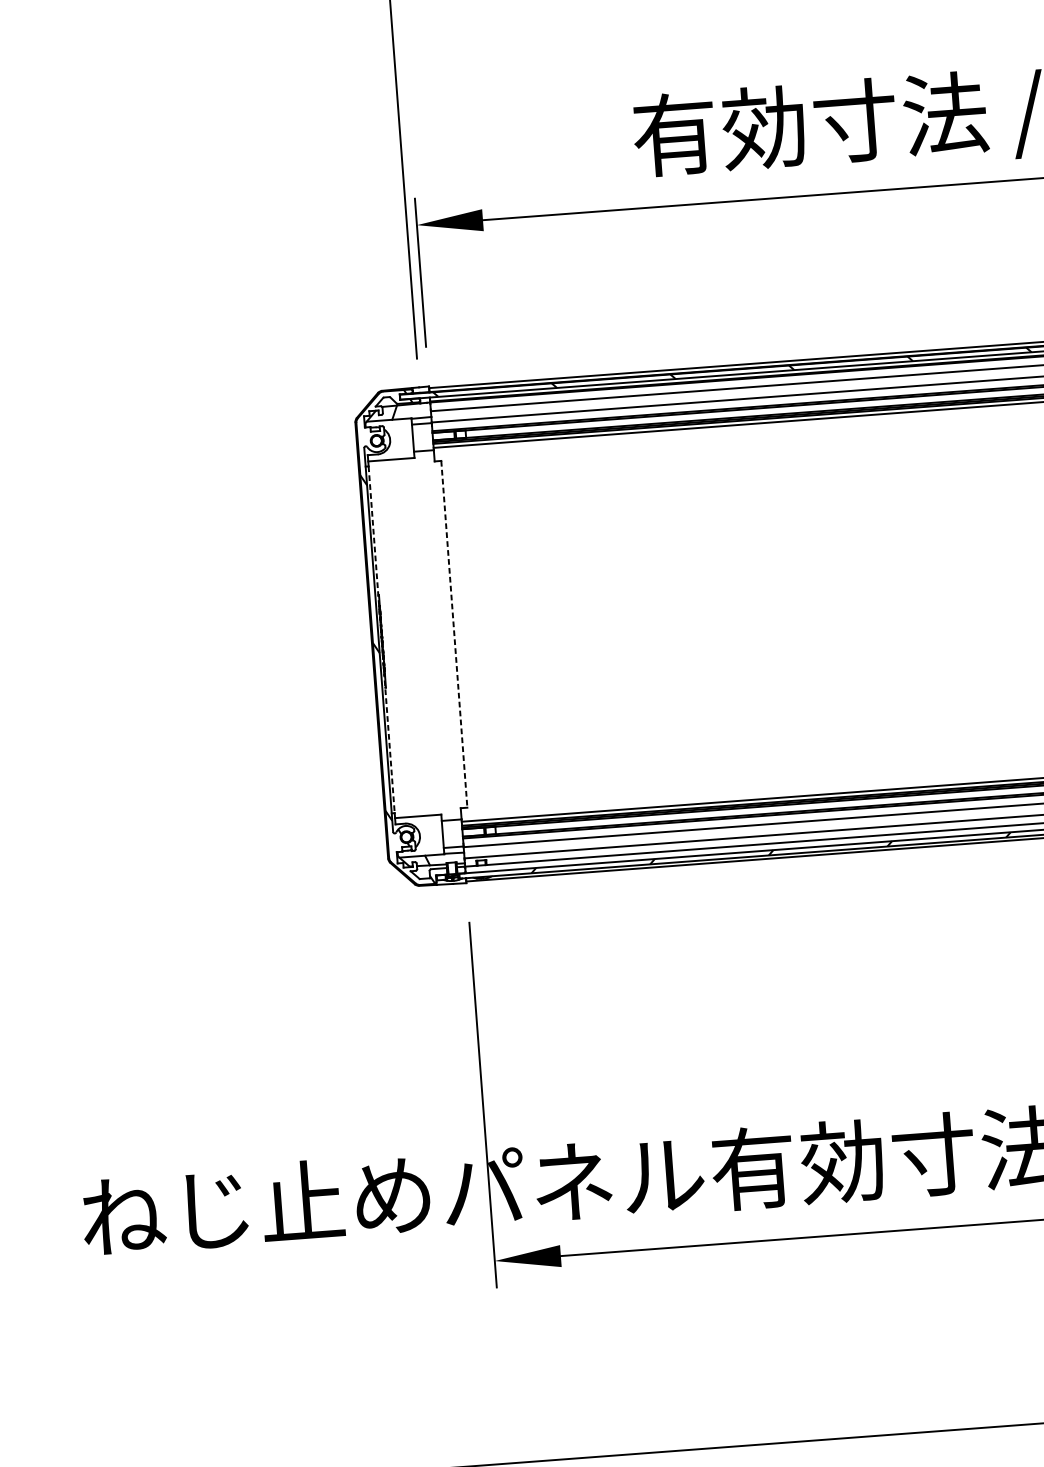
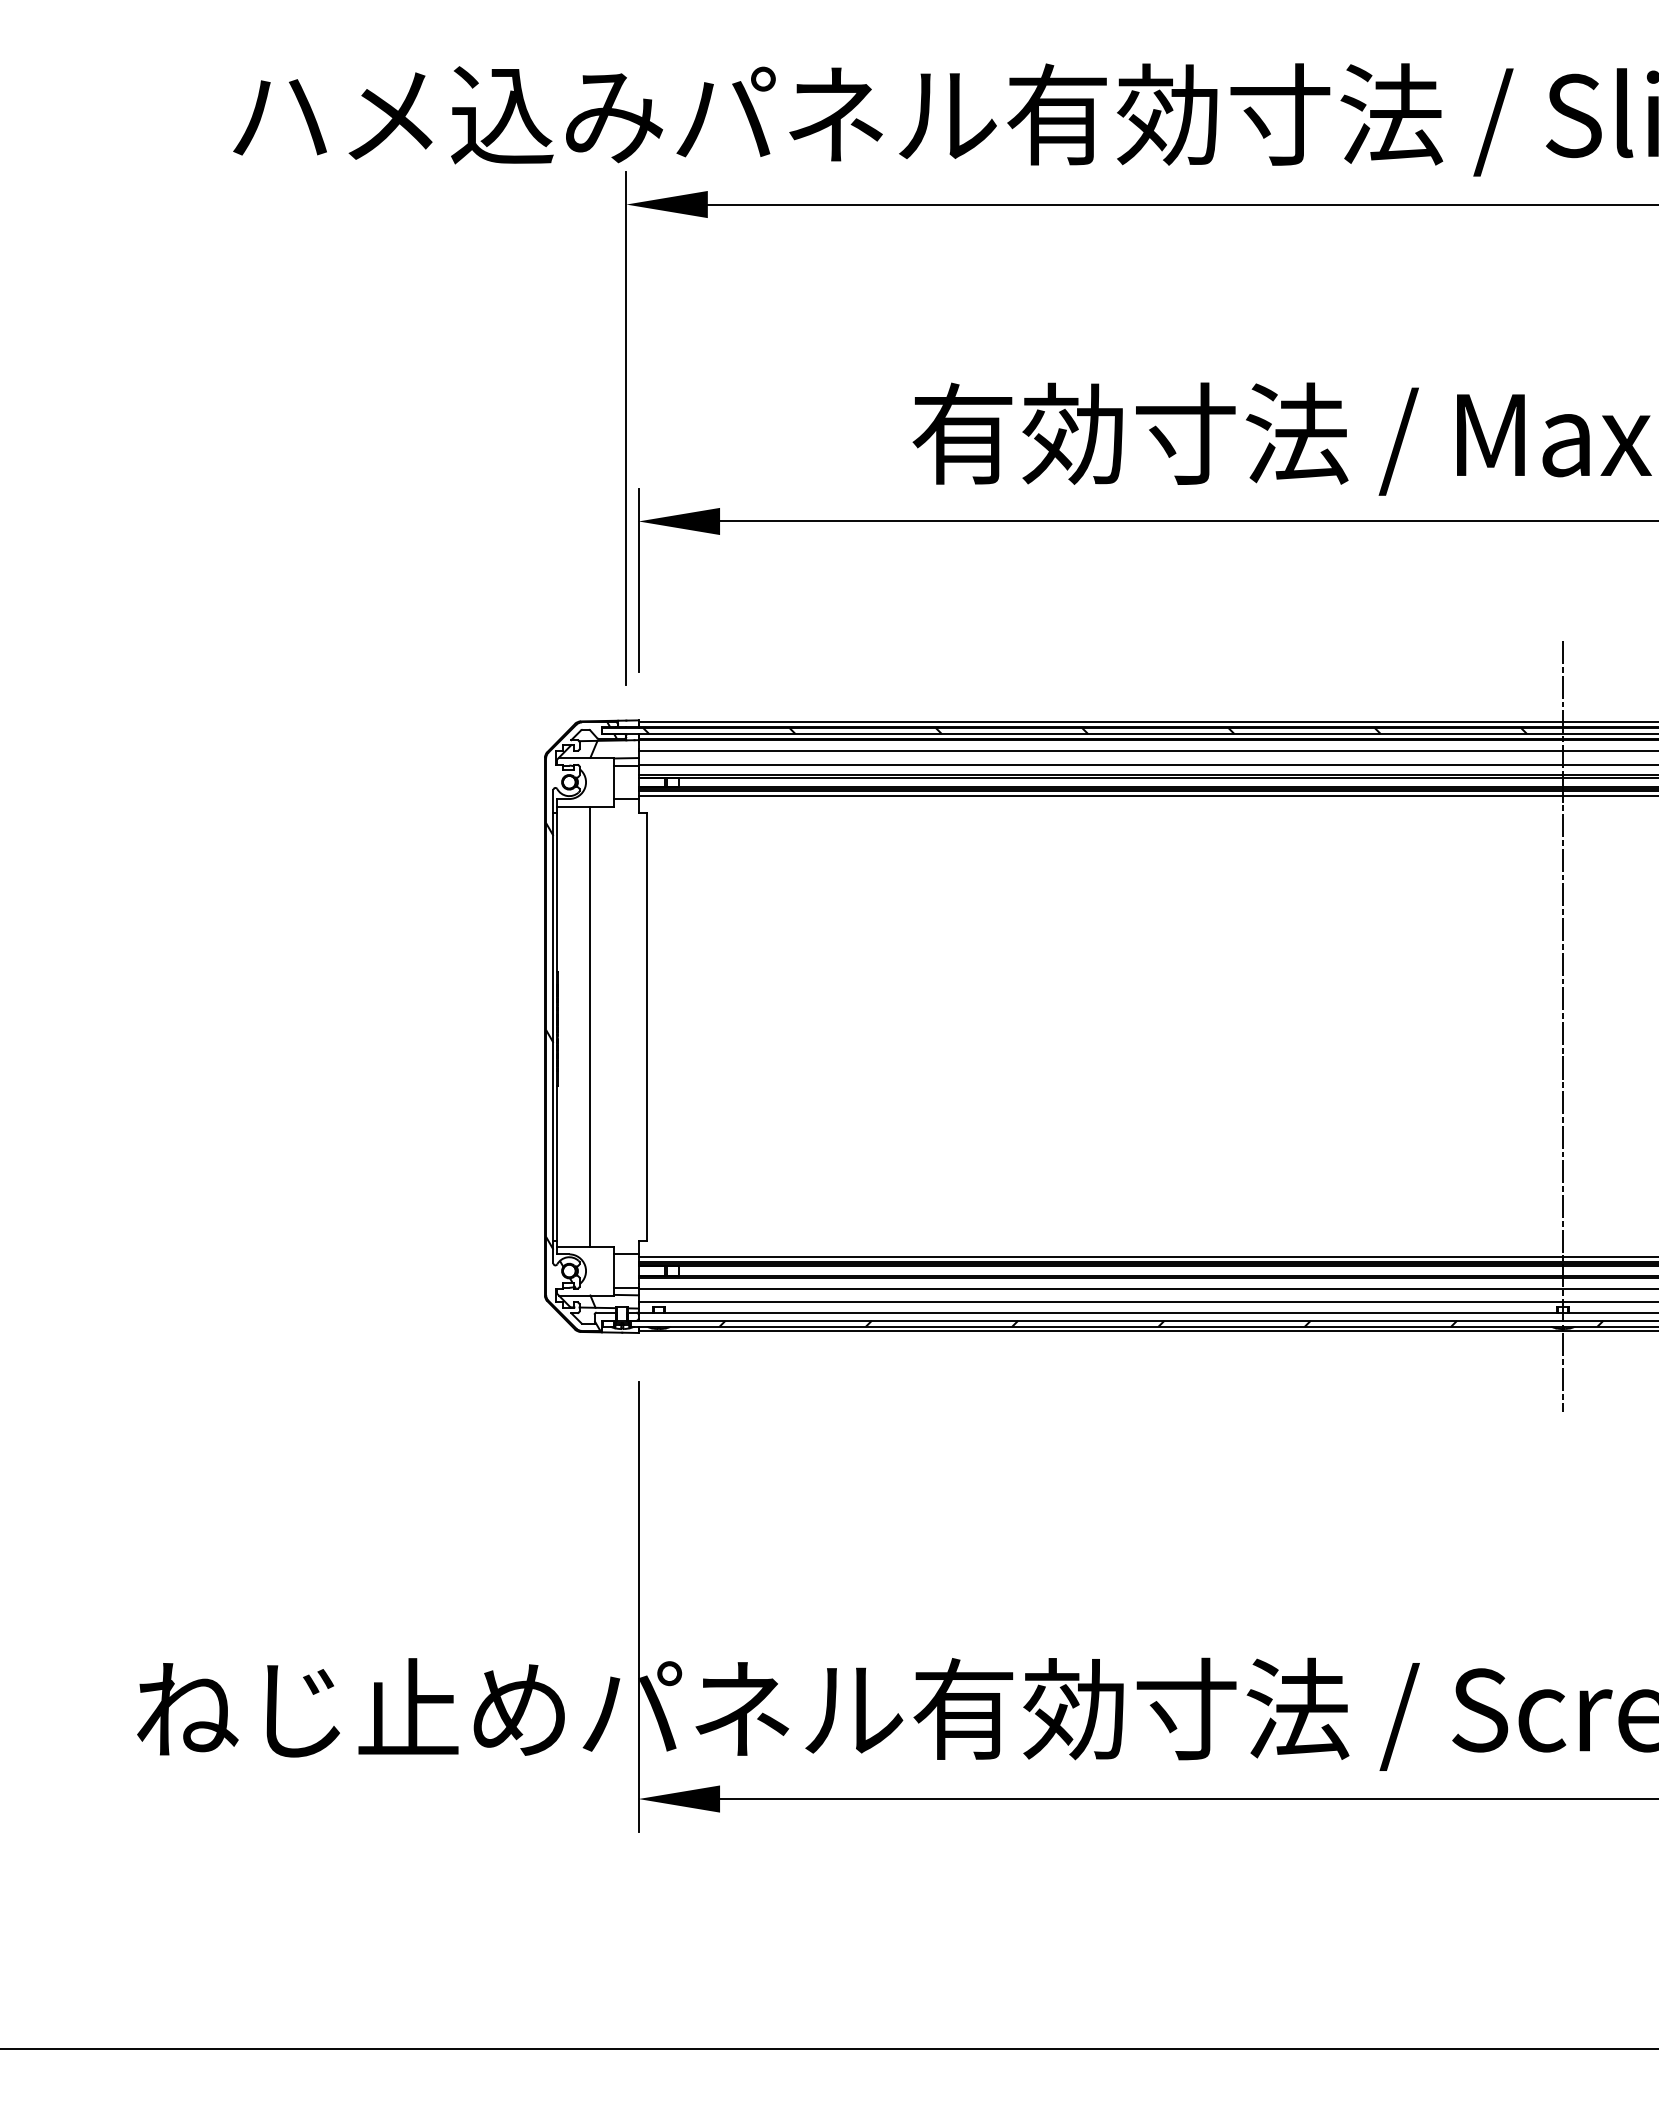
line: (454, 634) -> (646, 1026), dashed -> solid
line: (407, 637) -> (589, 1026), added
line: (381, 639) -> (557, 1026), dashed -> solid

